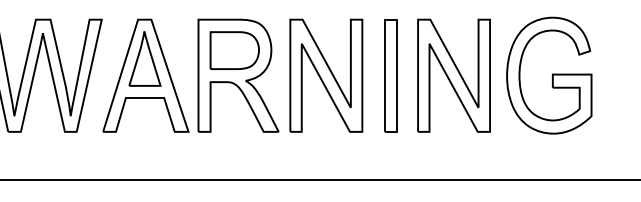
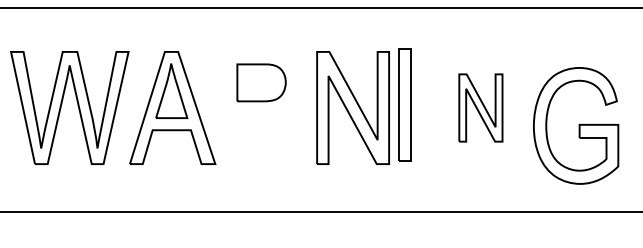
part: (238, 75) -> (265, 107), removed
part: (390, 75) -> (404, 104), moved
part: (453, 75) -> (480, 107), size x0.6
part: (549, 75) -> (576, 125), moved

